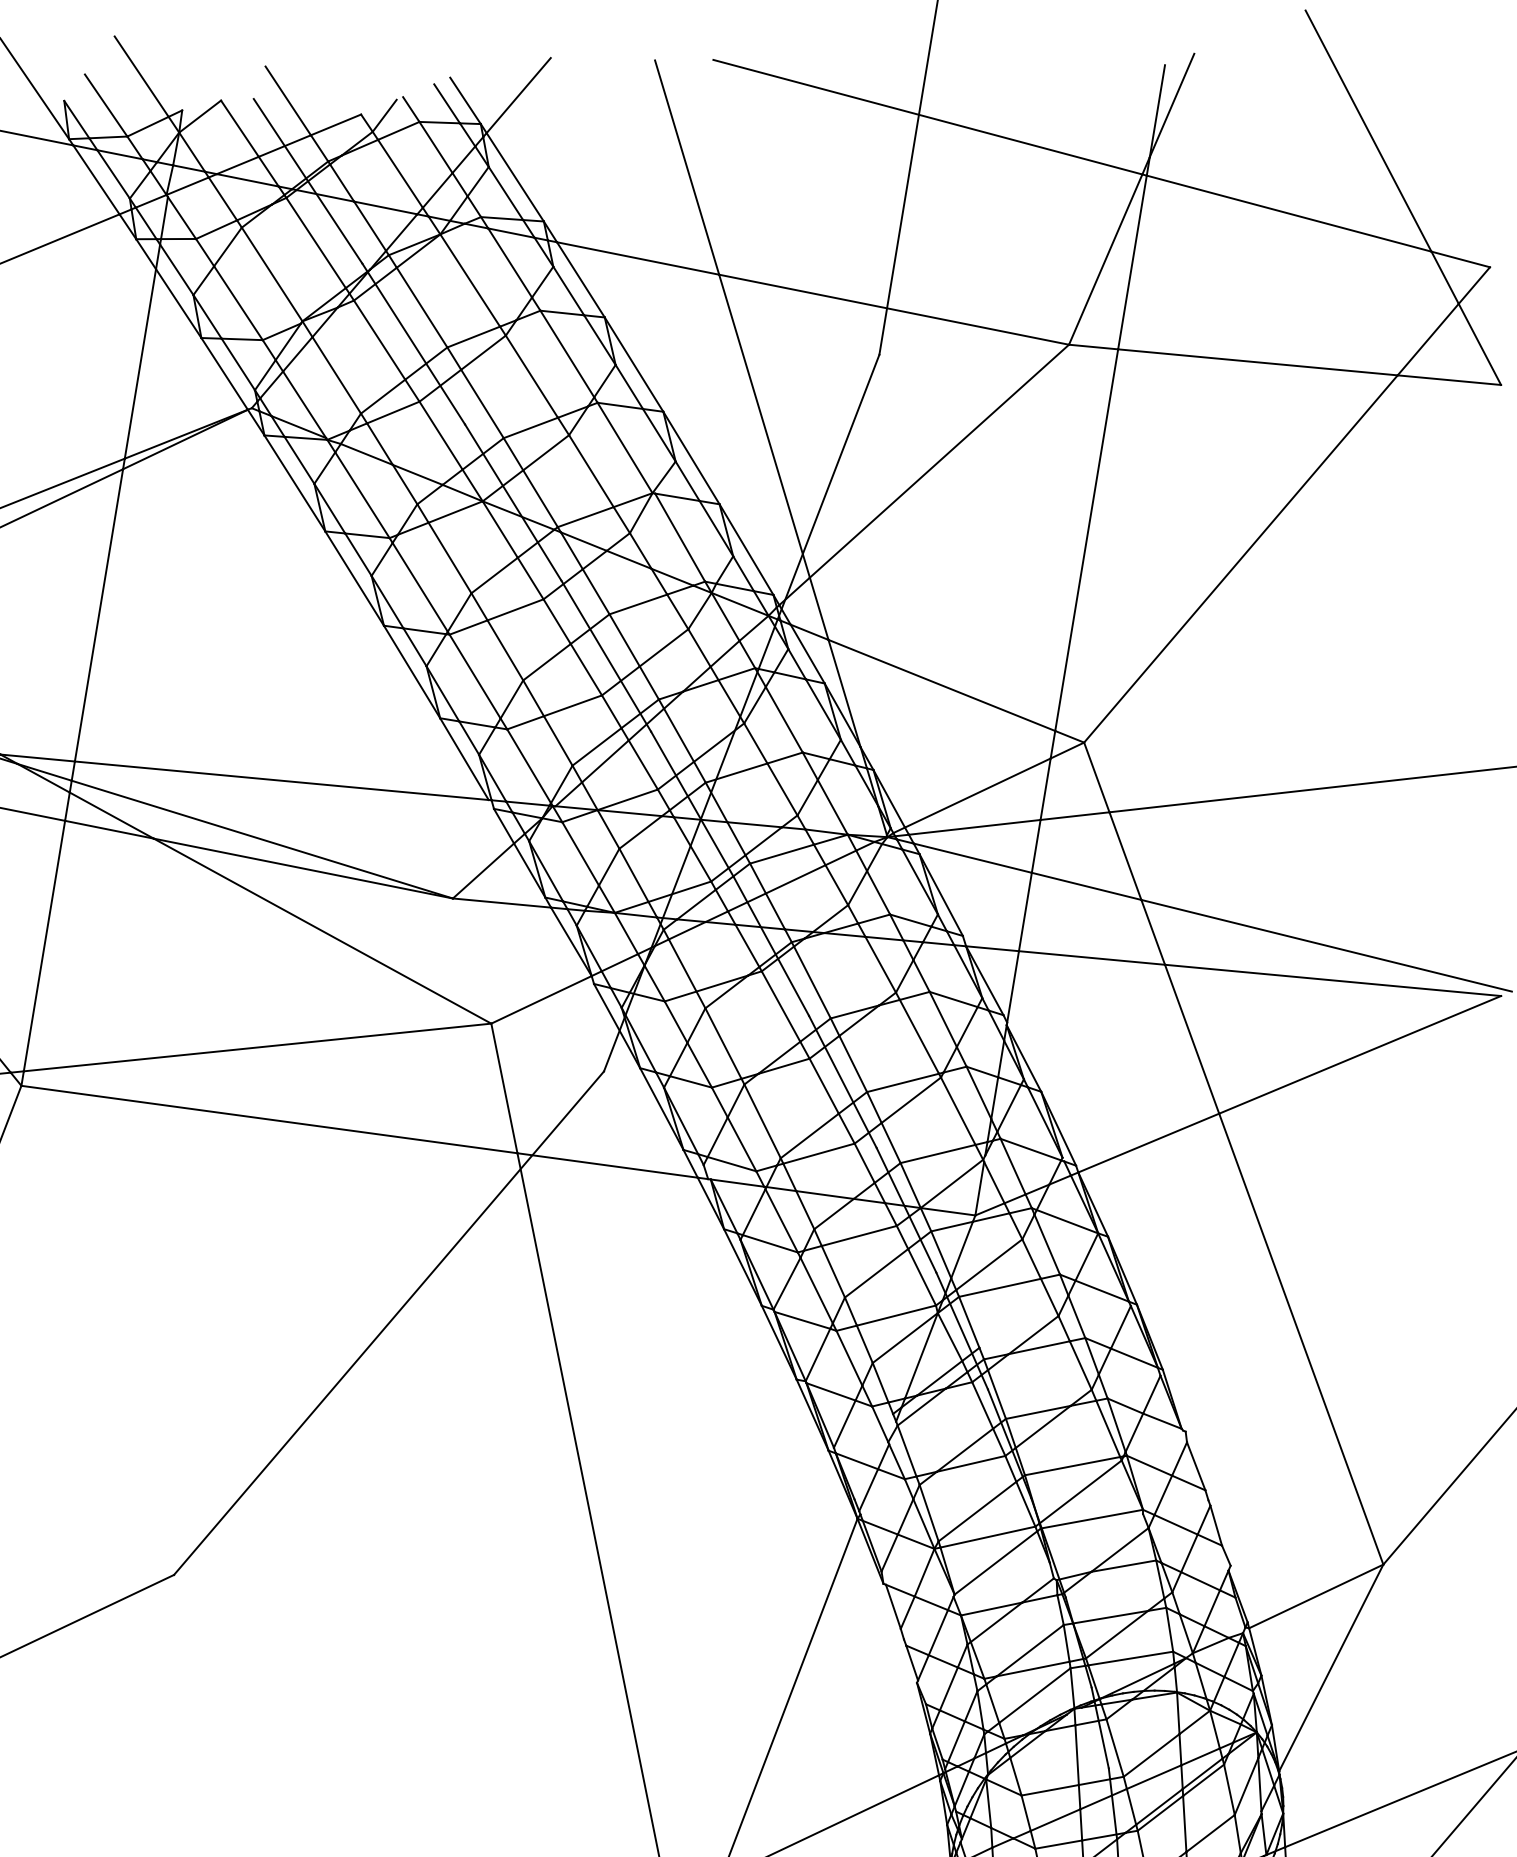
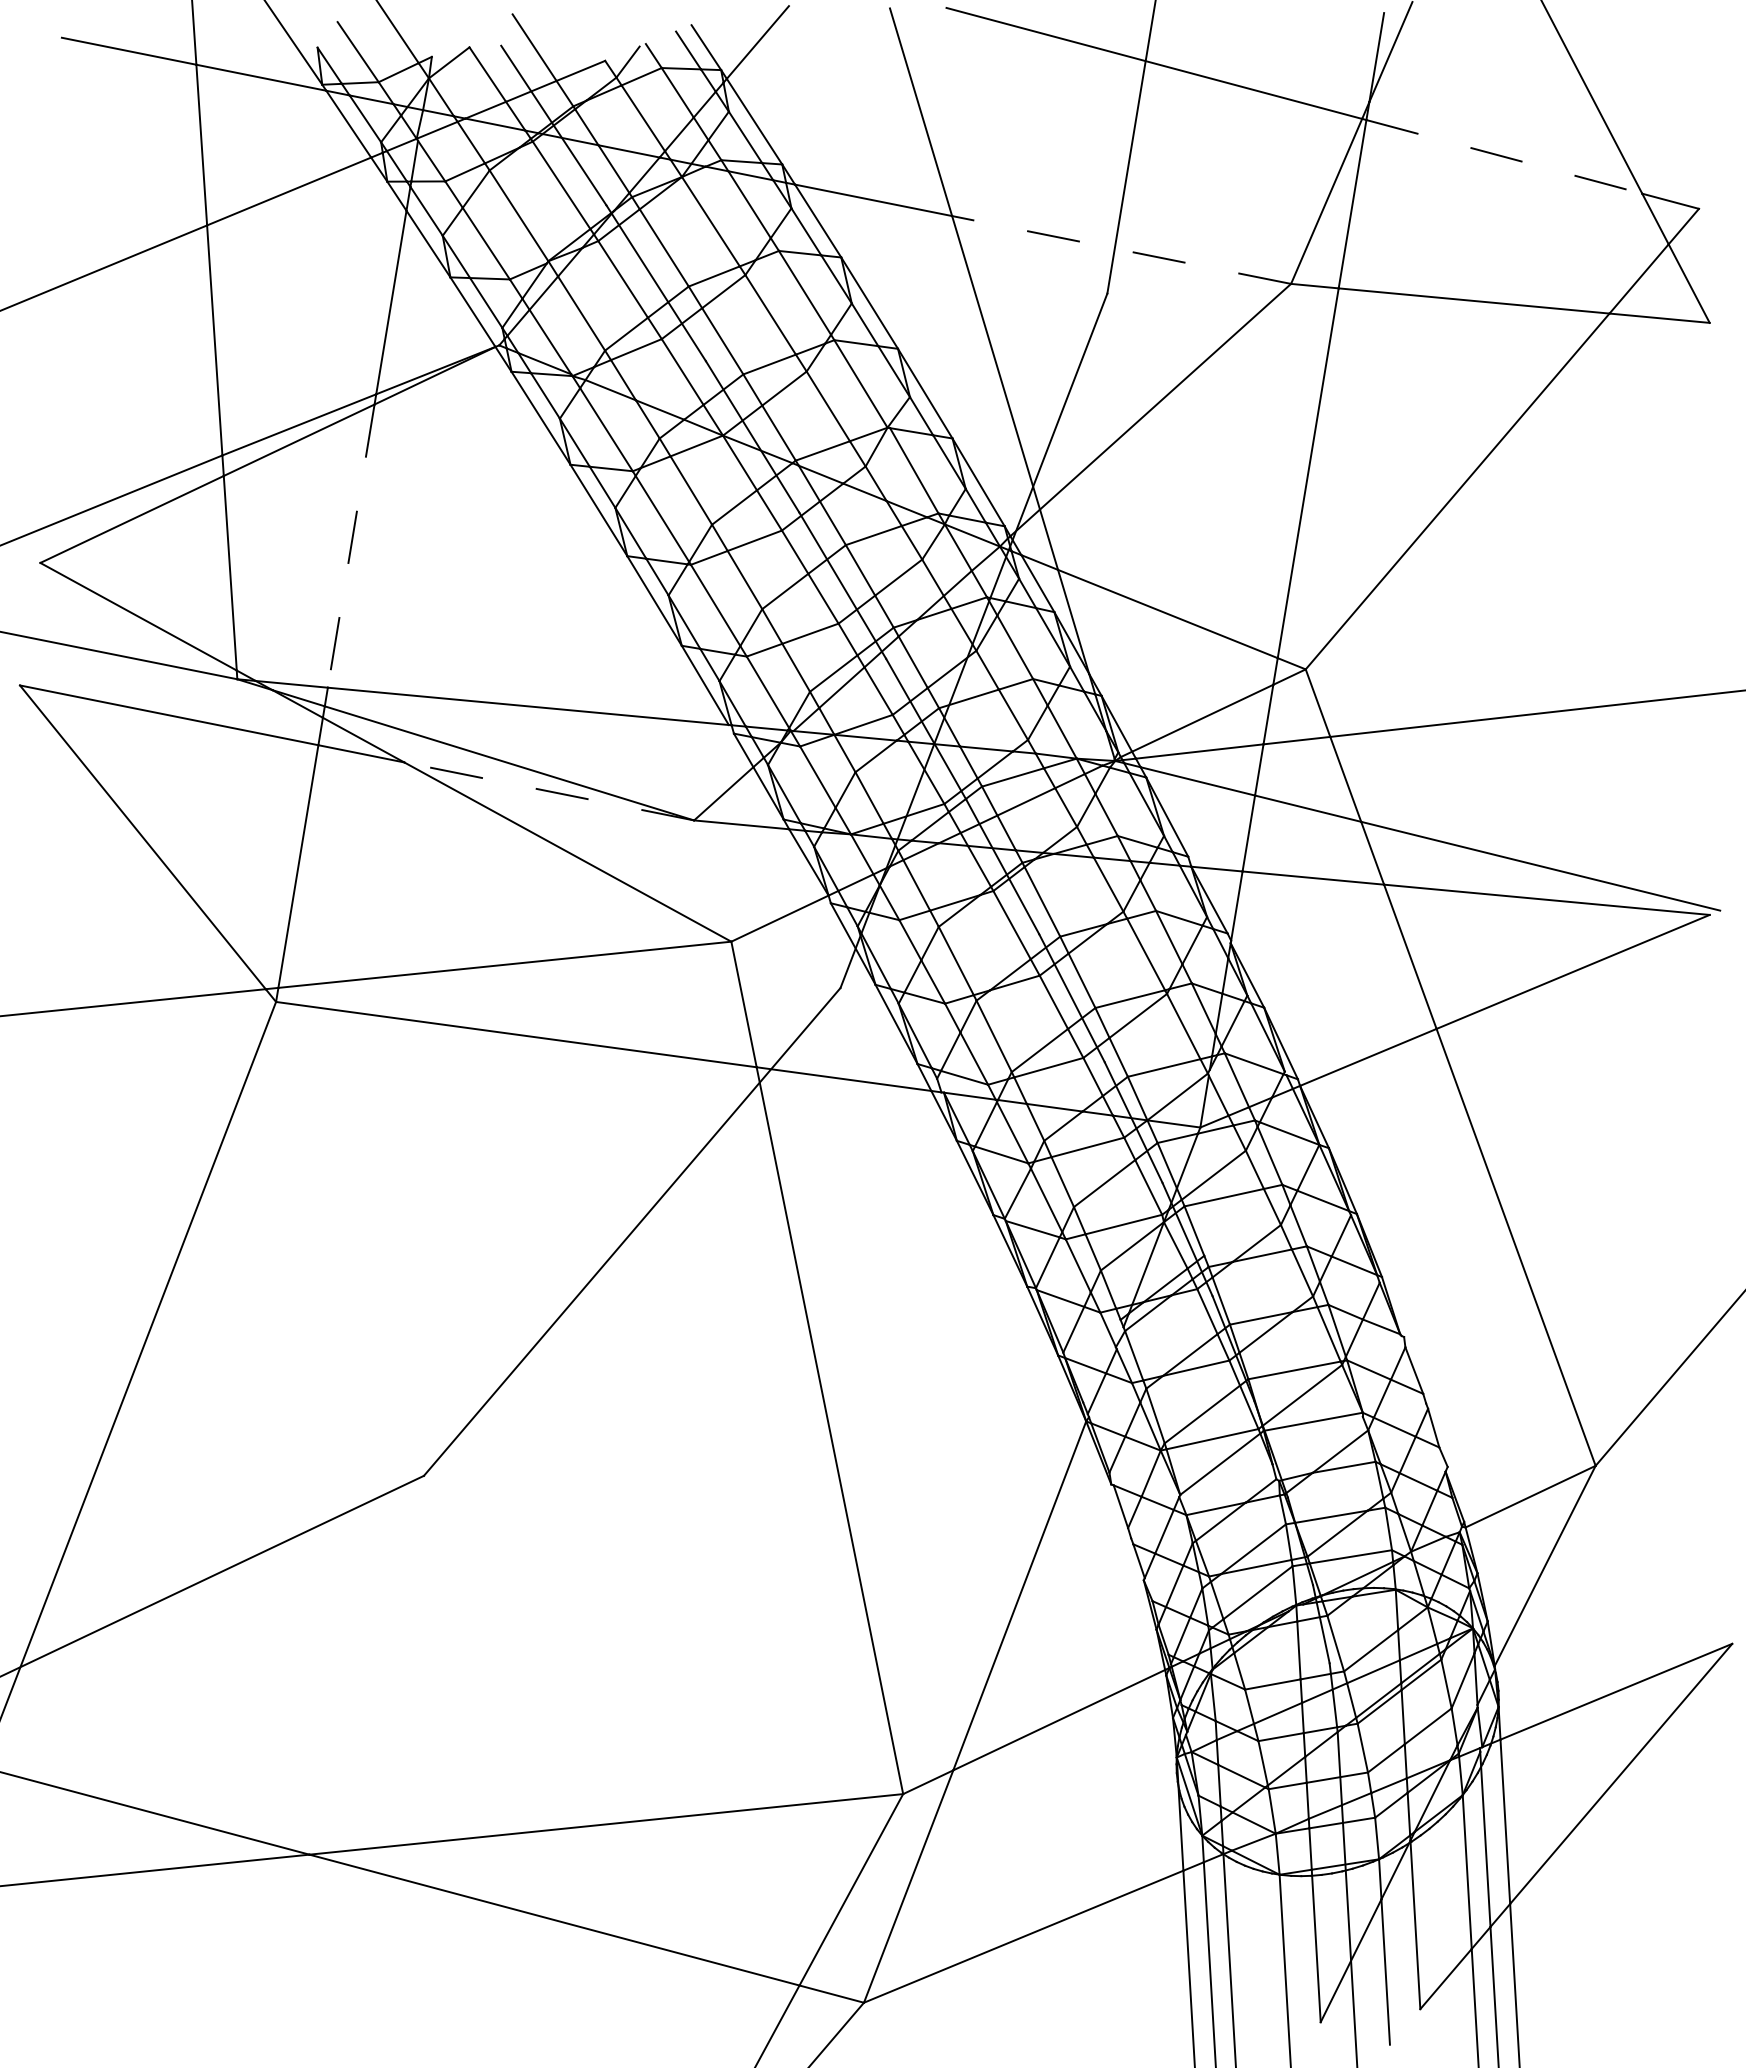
line: (1289, 213) -> (1504, 156), solid -> dashed
line: (893, 309) -> (1121, 249), solid -> dashed
line: (99, 615) -> (351, 546), solid -> dashed
line: (303, 868) -> (549, 791), solid -> dashed

